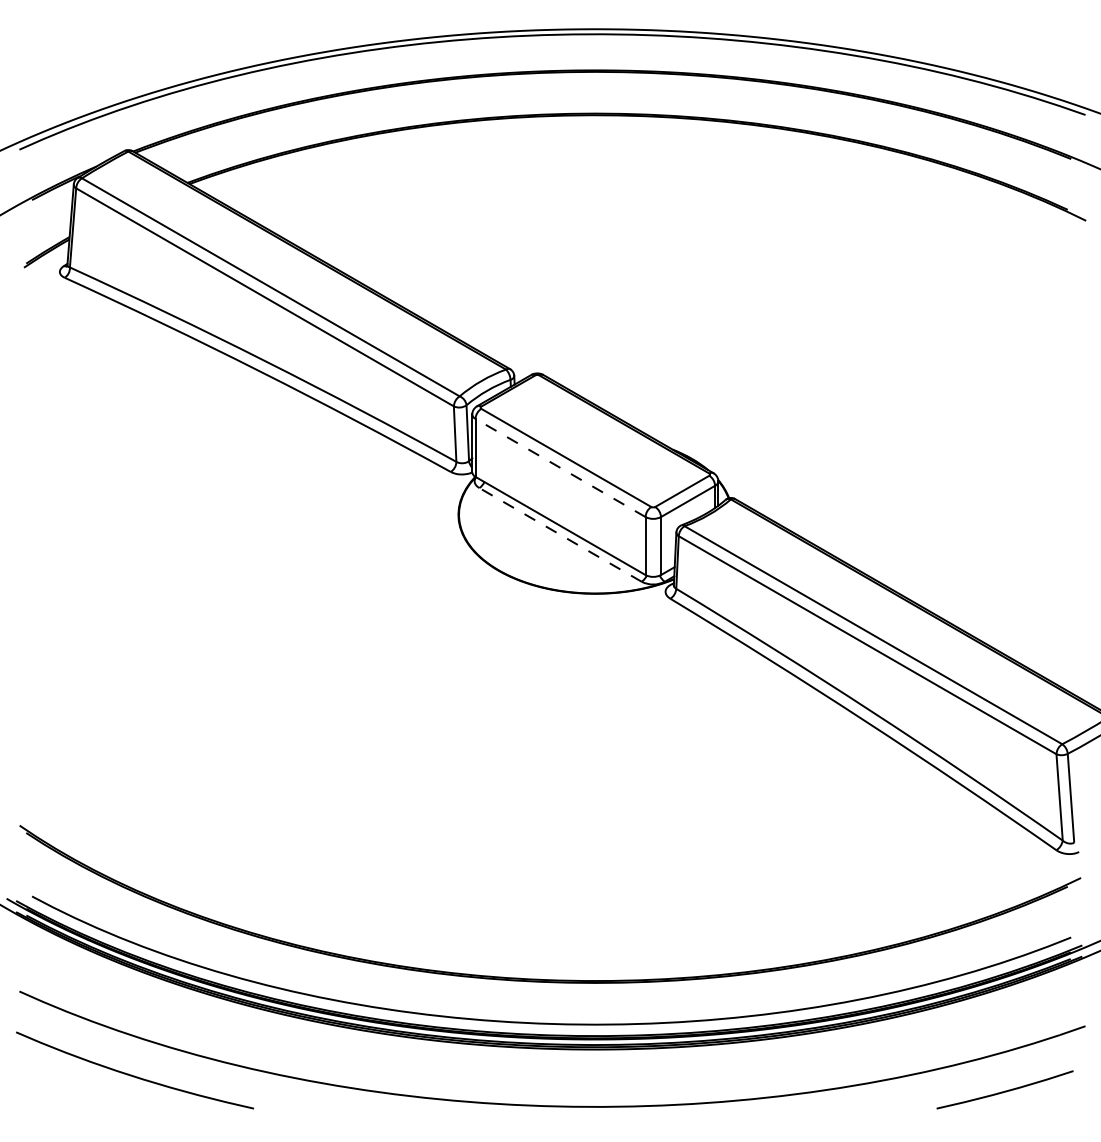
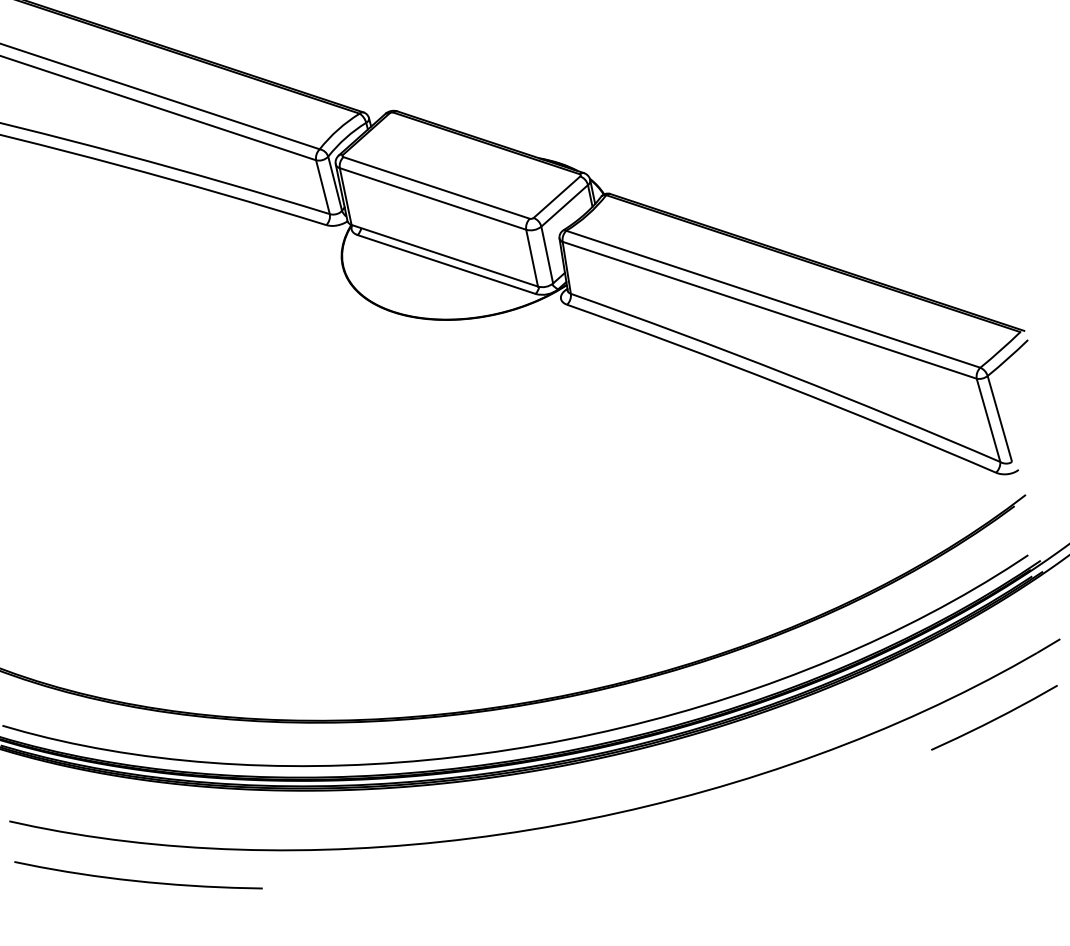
line: (560, 467) -> (432, 198), dashed -> solid
line: (560, 534) -> (446, 264), dashed -> solid

